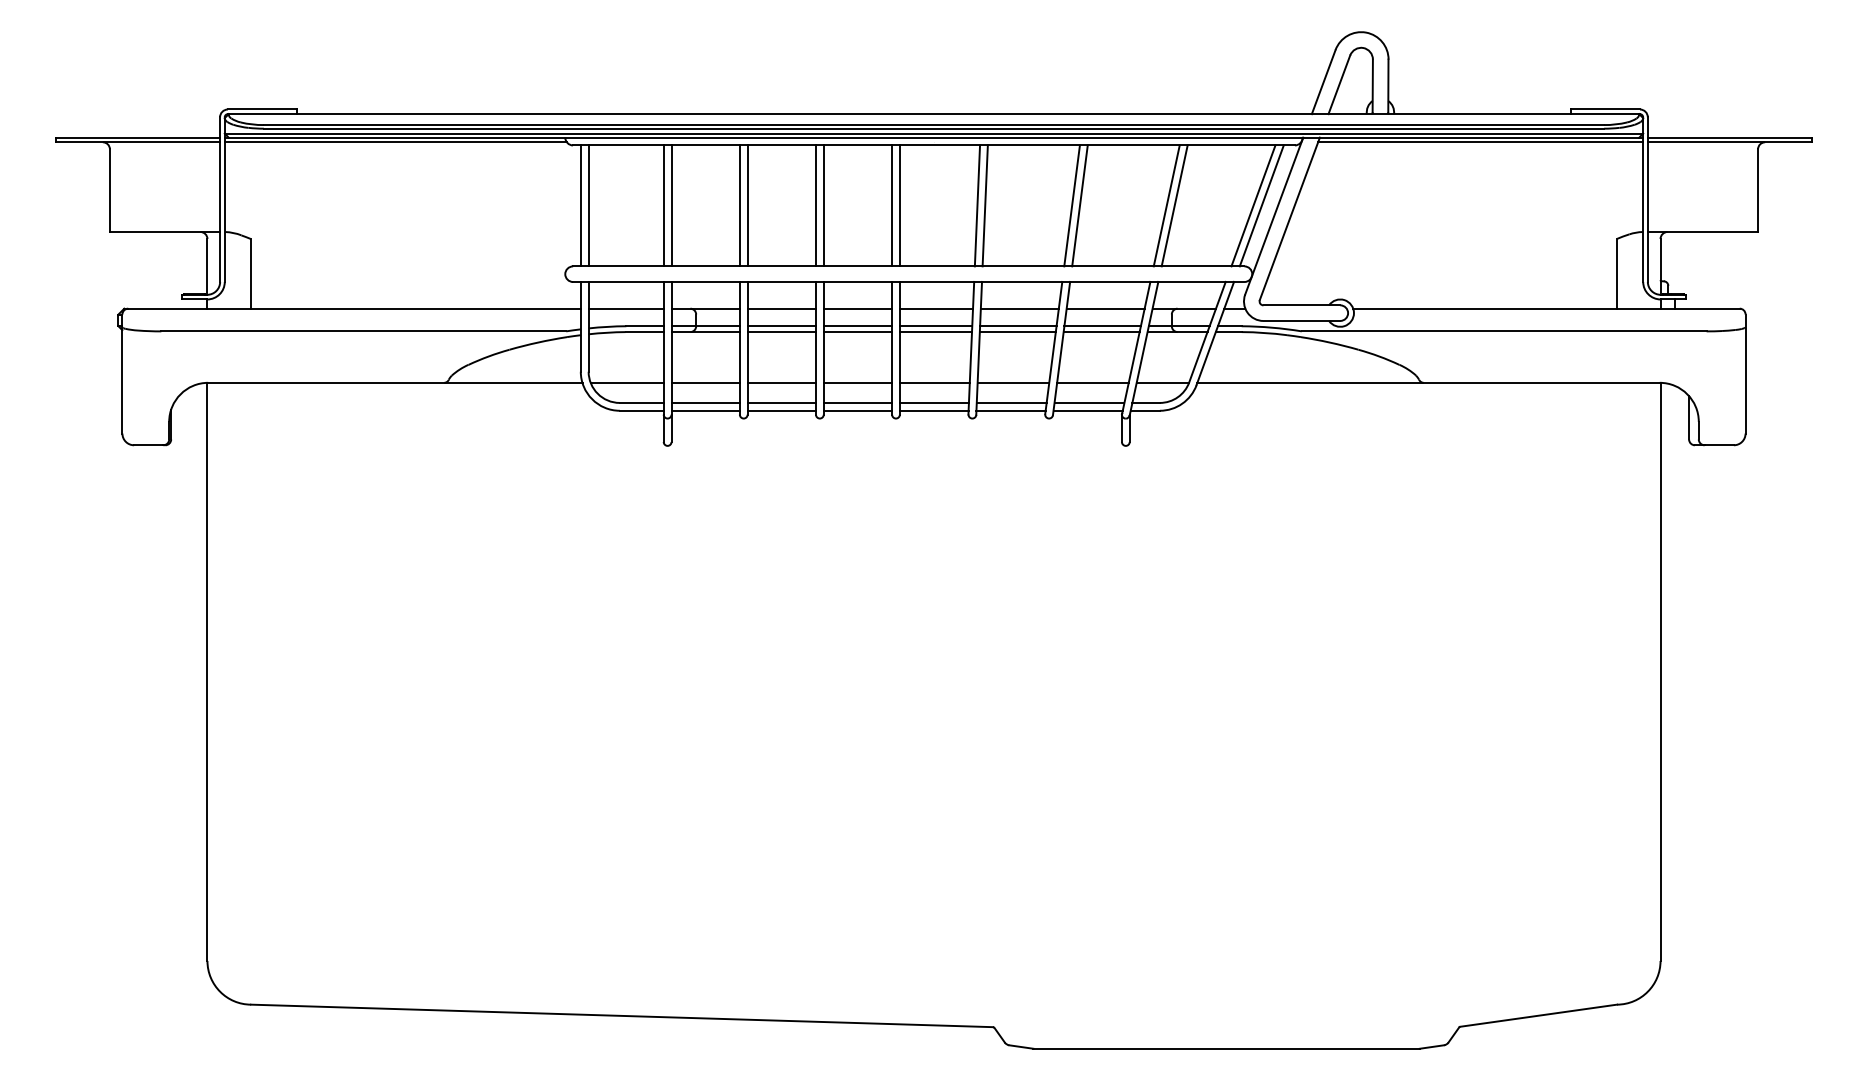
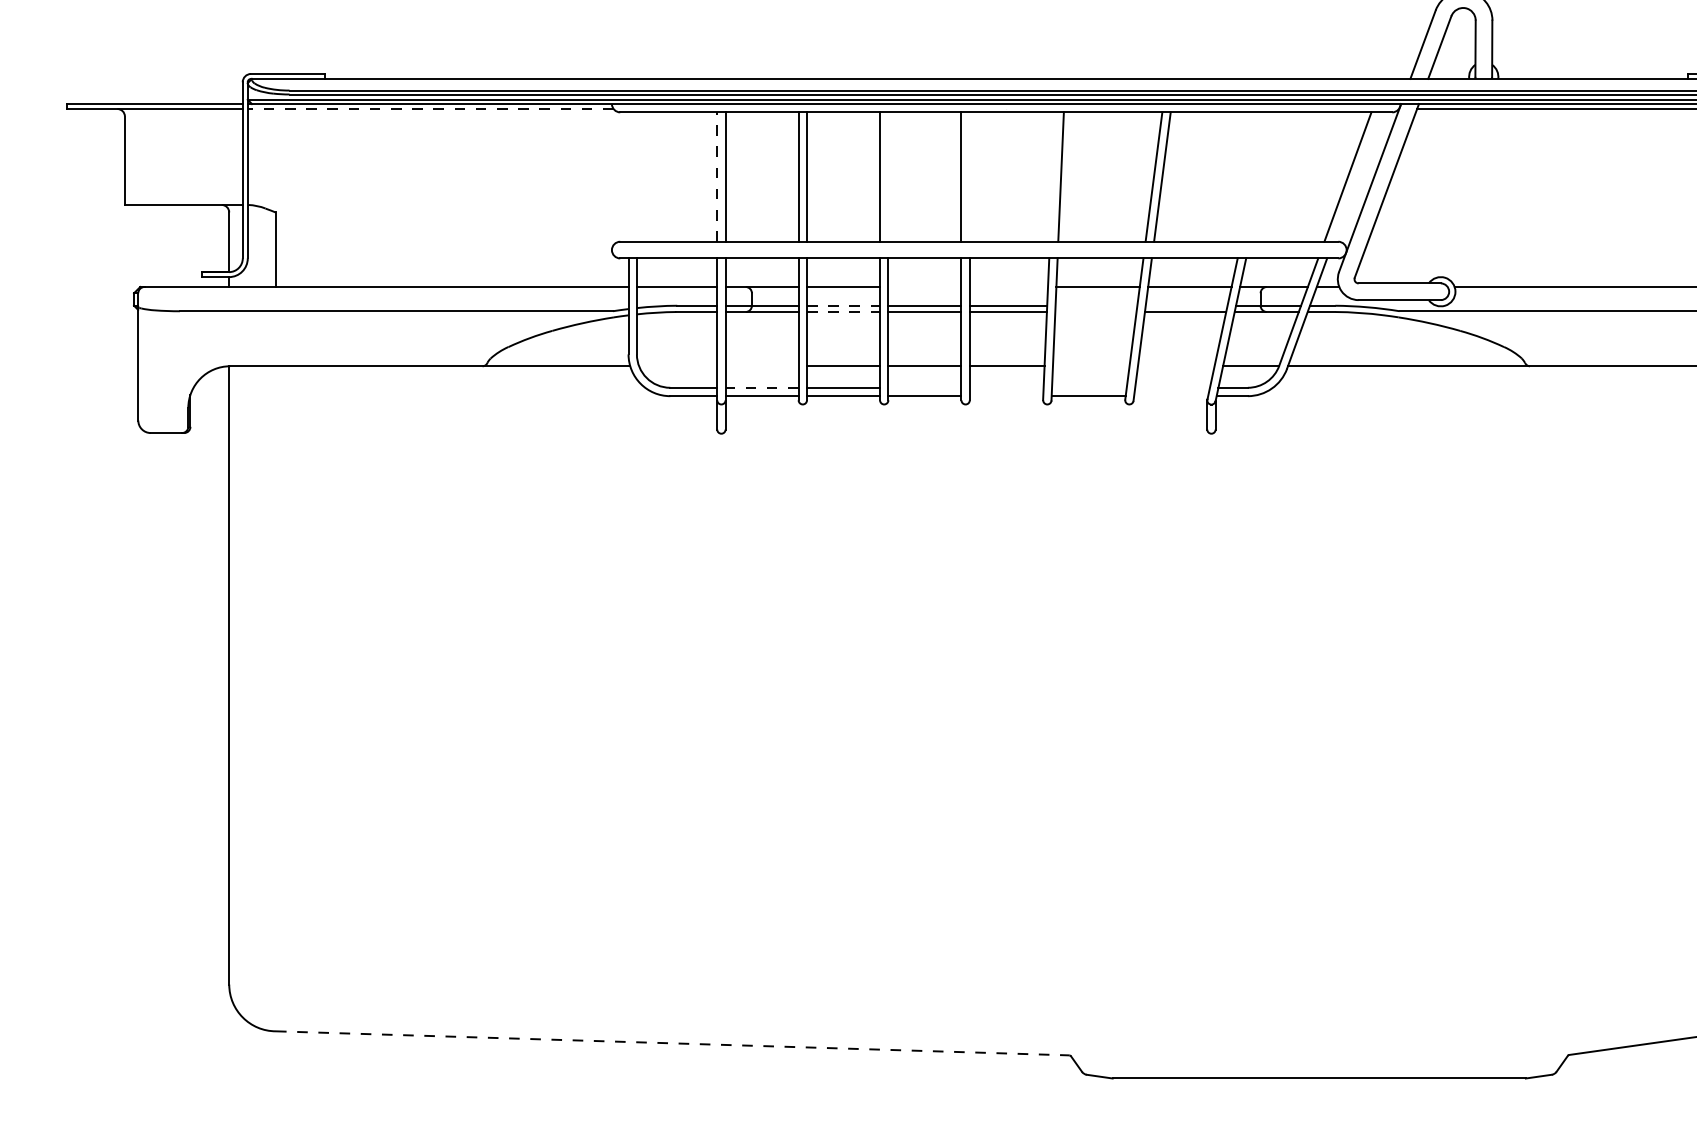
line: (395, 142) -> (430, 109), solid -> dashed
line: (580, 205) -> (628, 176), removed
line: (588, 205) -> (636, 176), removed
line: (663, 205) -> (716, 176), solid -> dashed
line: (823, 205) -> (888, 176), removed
line: (899, 205) -> (969, 176), removed
line: (977, 205) -> (1052, 176), removed
line: (1166, 205) -> (1254, 176), removed
line: (1174, 205) -> (1263, 176), removed
line: (1261, 205) -> (1356, 176), removed
line: (857, 308) -> (924, 286), removed
line: (936, 308) -> (1008, 286), removed
line: (782, 326) -> (844, 306), solid -> dashed
line: (1018, 326) -> (1096, 306), removed
line: (1102, 326) -> (1186, 306), removed
line: (782, 332) -> (844, 312), solid -> dashed
line: (1017, 332) -> (1095, 312), removed
line: (626, 382) -> (677, 365), removed
line: (705, 382) -> (761, 365), removed
line: (1013, 382) -> (1091, 365), removed
line: (1092, 382) -> (1175, 365), removed
line: (705, 402) -> (761, 387), solid -> dashed
line: (857, 402) -> (924, 387), removed
line: (933, 402) -> (1005, 387), removed
line: (1011, 402) -> (1089, 387), removed
line: (1089, 402) -> (1172, 387), removed
line: (933, 410) -> (1005, 395), removed
line: (1087, 410) -> (1170, 395), removed
line: (622, 1015) -> (673, 1042), solid -> dashed

